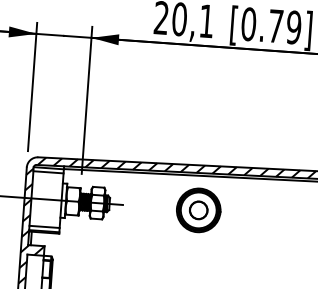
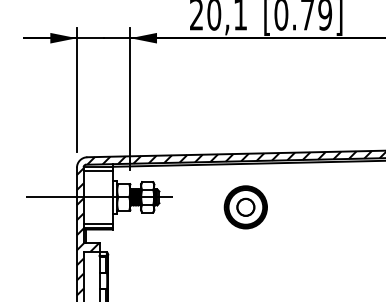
part: (198, 210) -> (245, 207), moved

